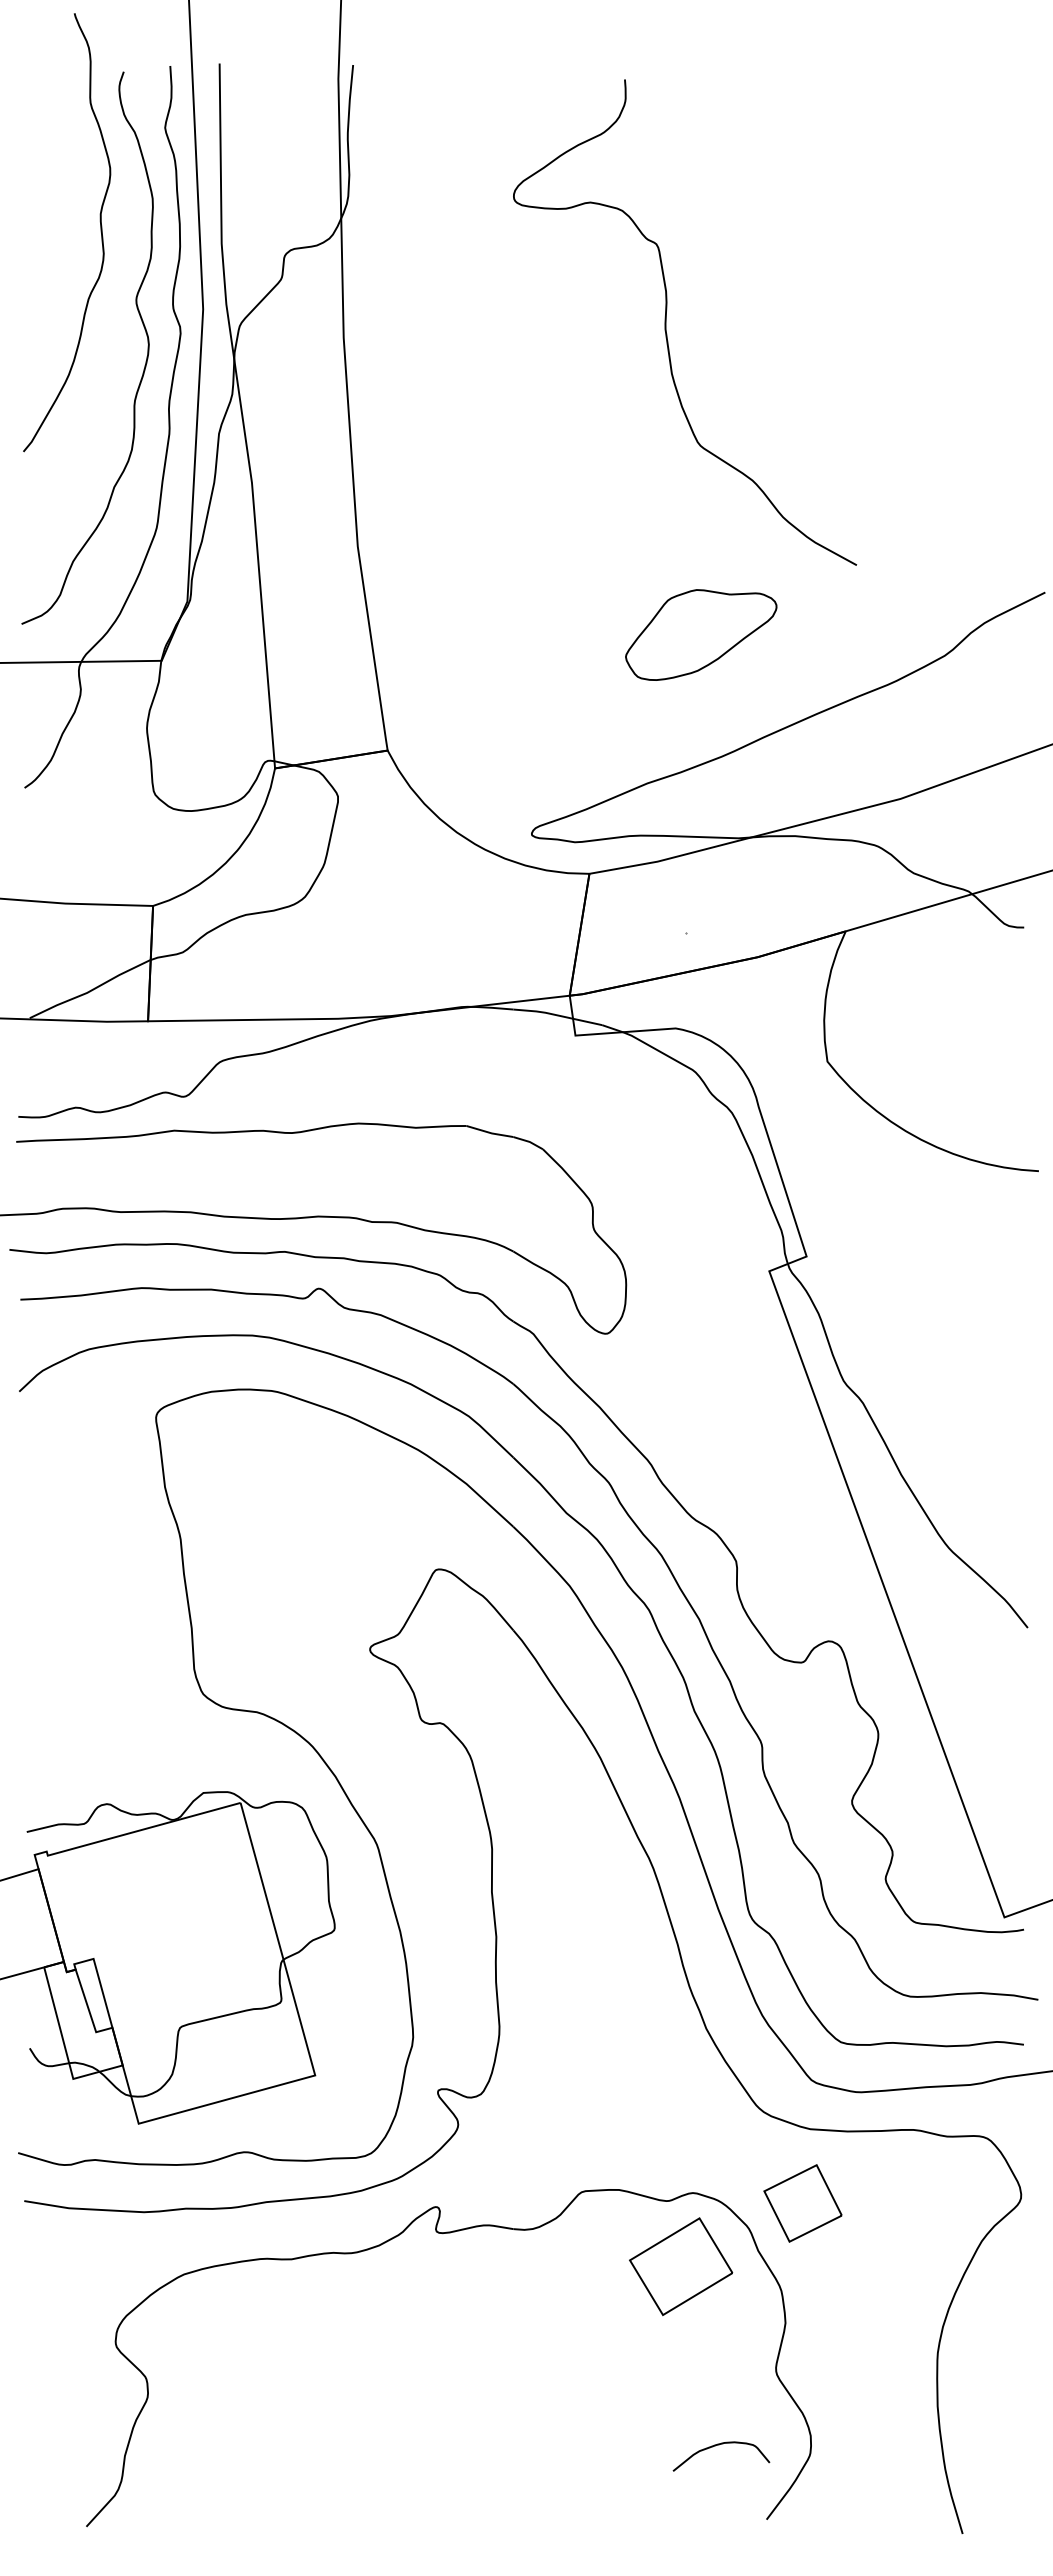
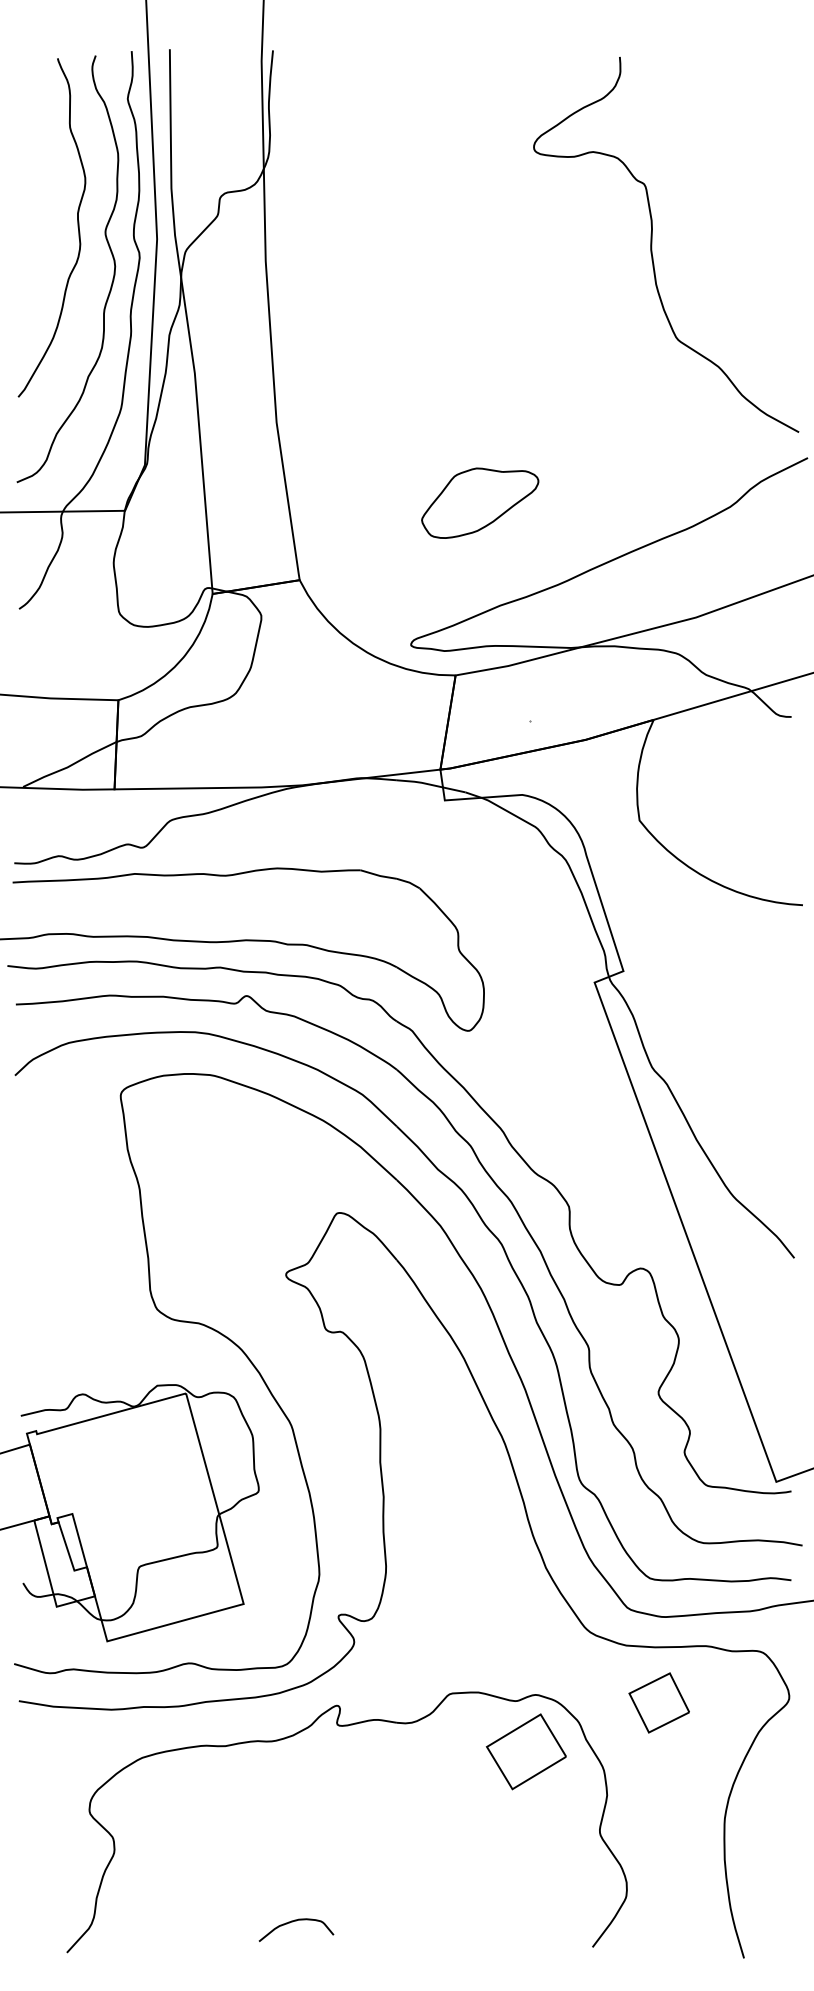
curve: (100, 232) -> (77, 227), moved
curve: (666, 322) -> (651, 244), moved
part: (701, 634) -> (480, 502), moved
part: (802, 2203) -> (658, 1702), moved
curve: (719, 2445) -> (294, 1921), moved

